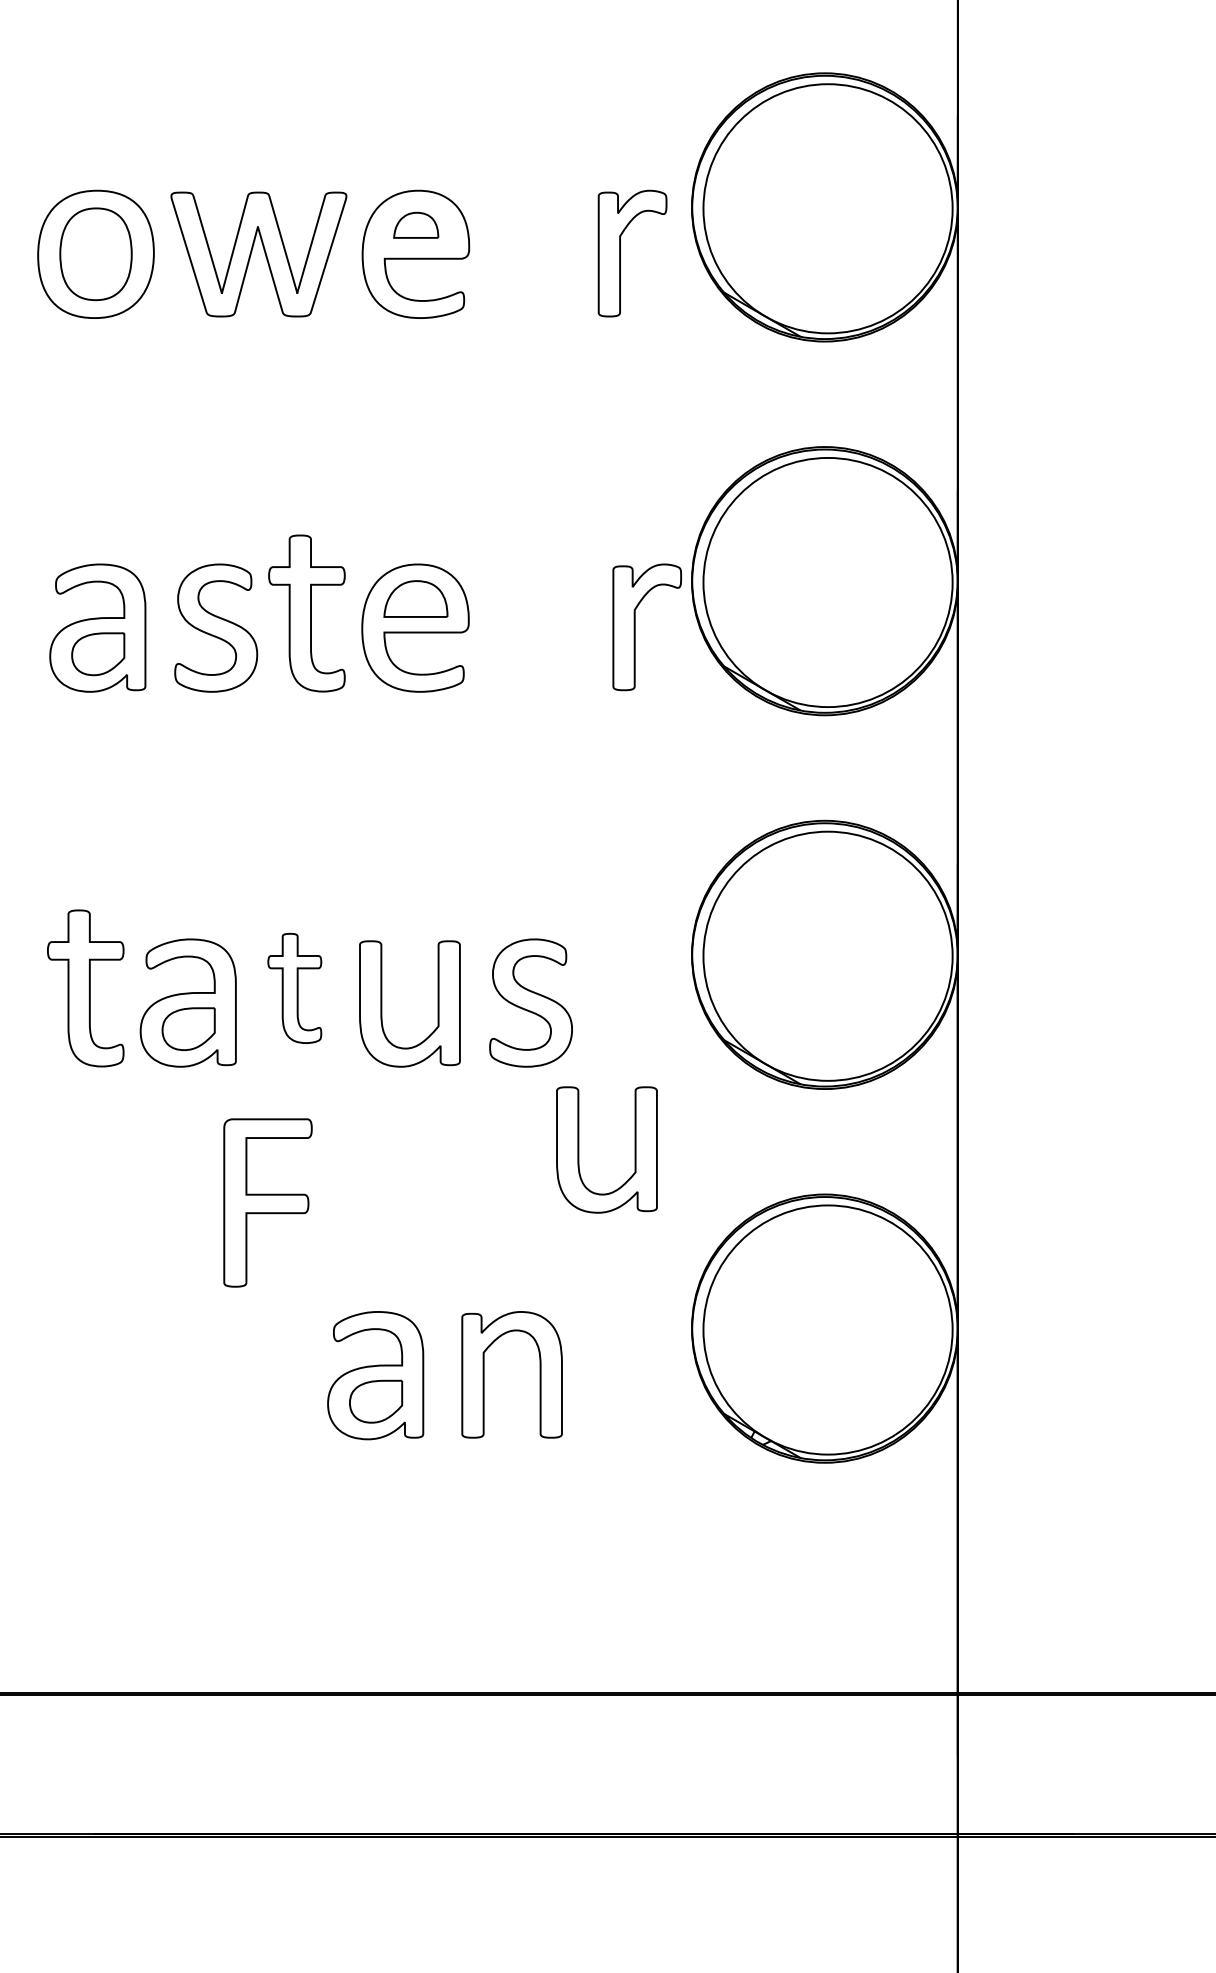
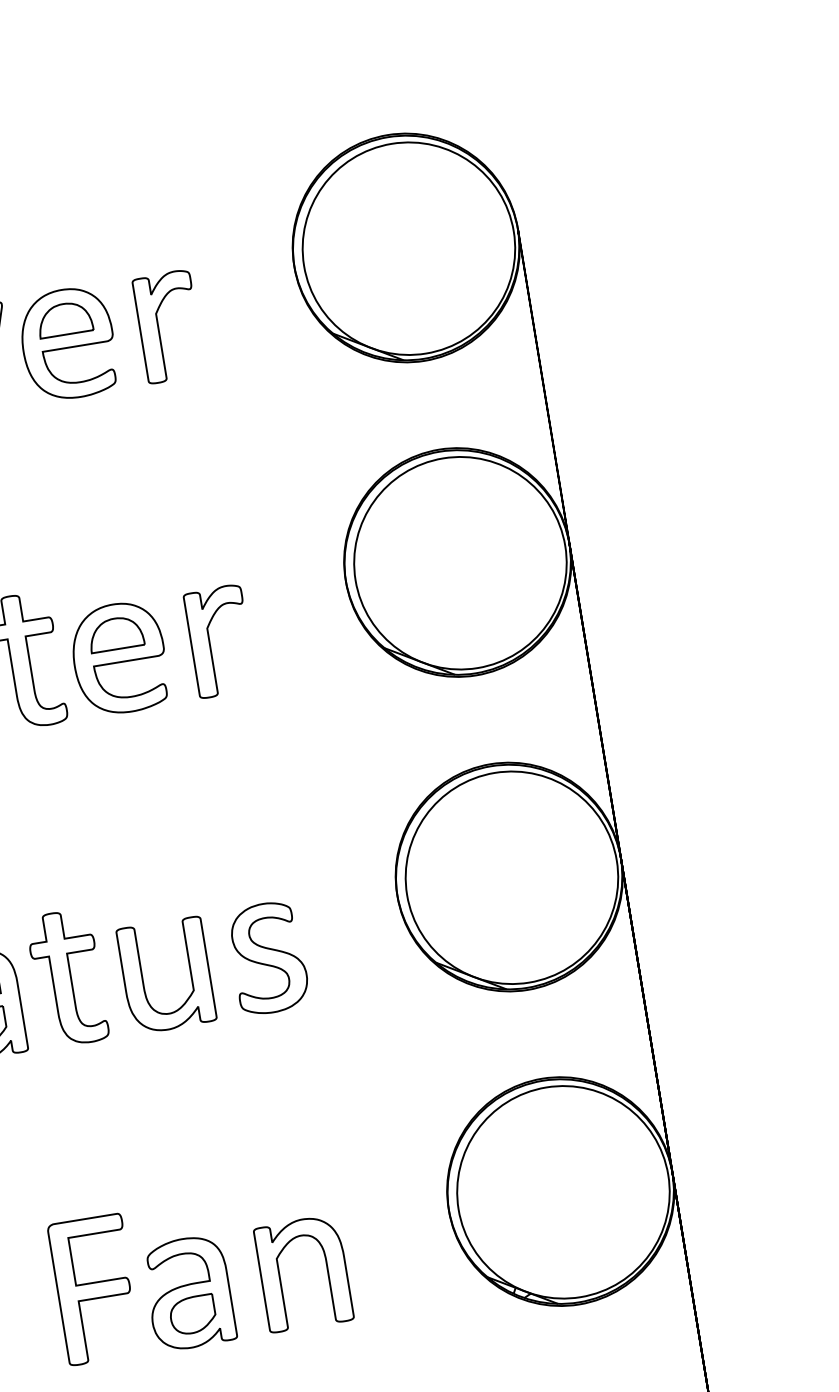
part: (415, 225) -> (64, 319), size x1.43
part: (620, 253) -> (158, 328), moved
part: (635, 627) -> (210, 643), moved
part: (294, 988) -> (67, 978), size x1.43
part: (579, 1149) -> (329, 1074), removed
part: (267, 1202) -> (94, 1289), moved

